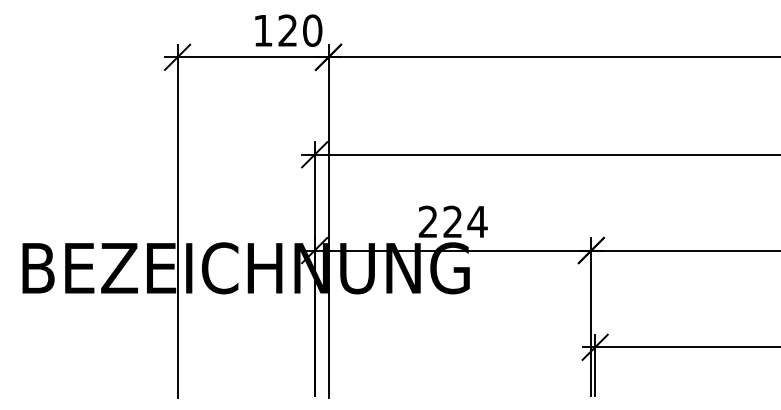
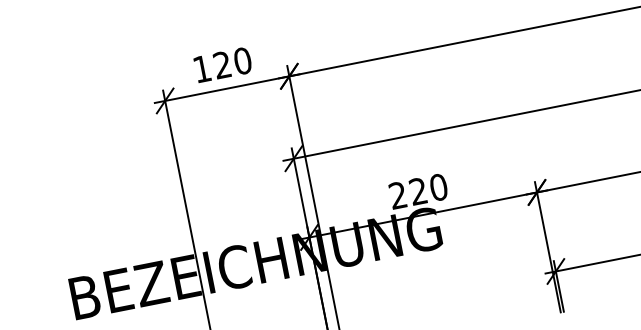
text: (288, 30) -> (222, 64), moved
text: (477, 221) -> (438, 187), 224 -> 220

